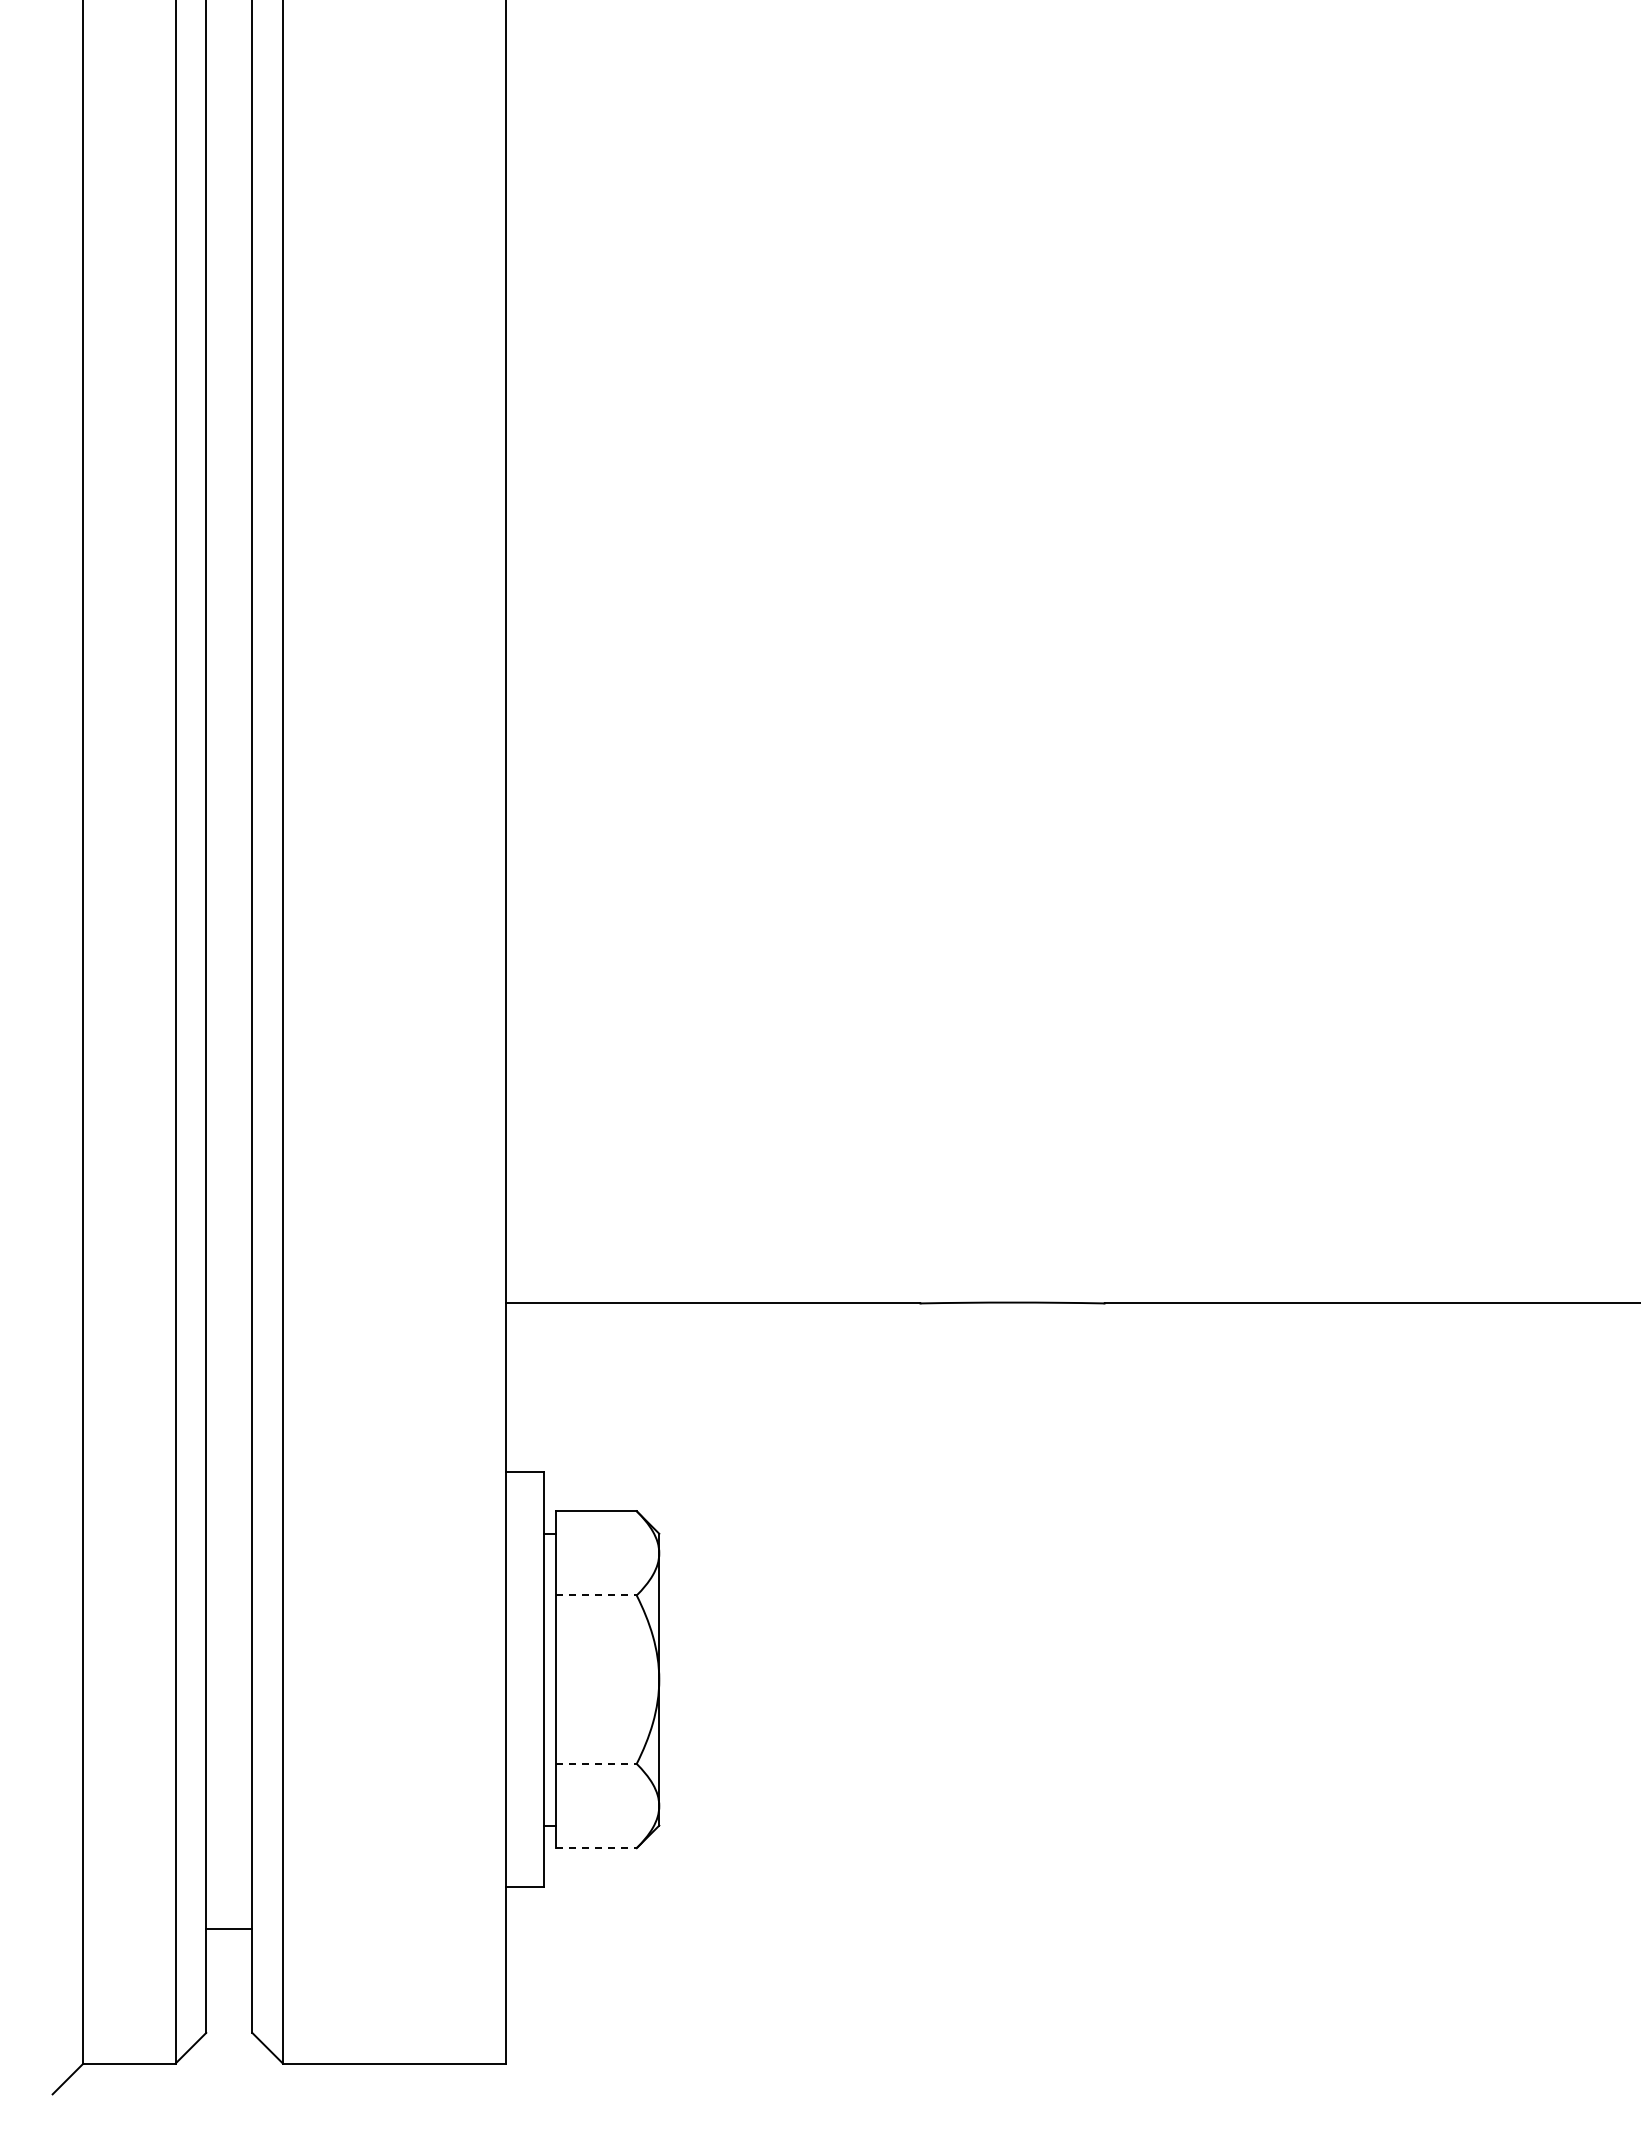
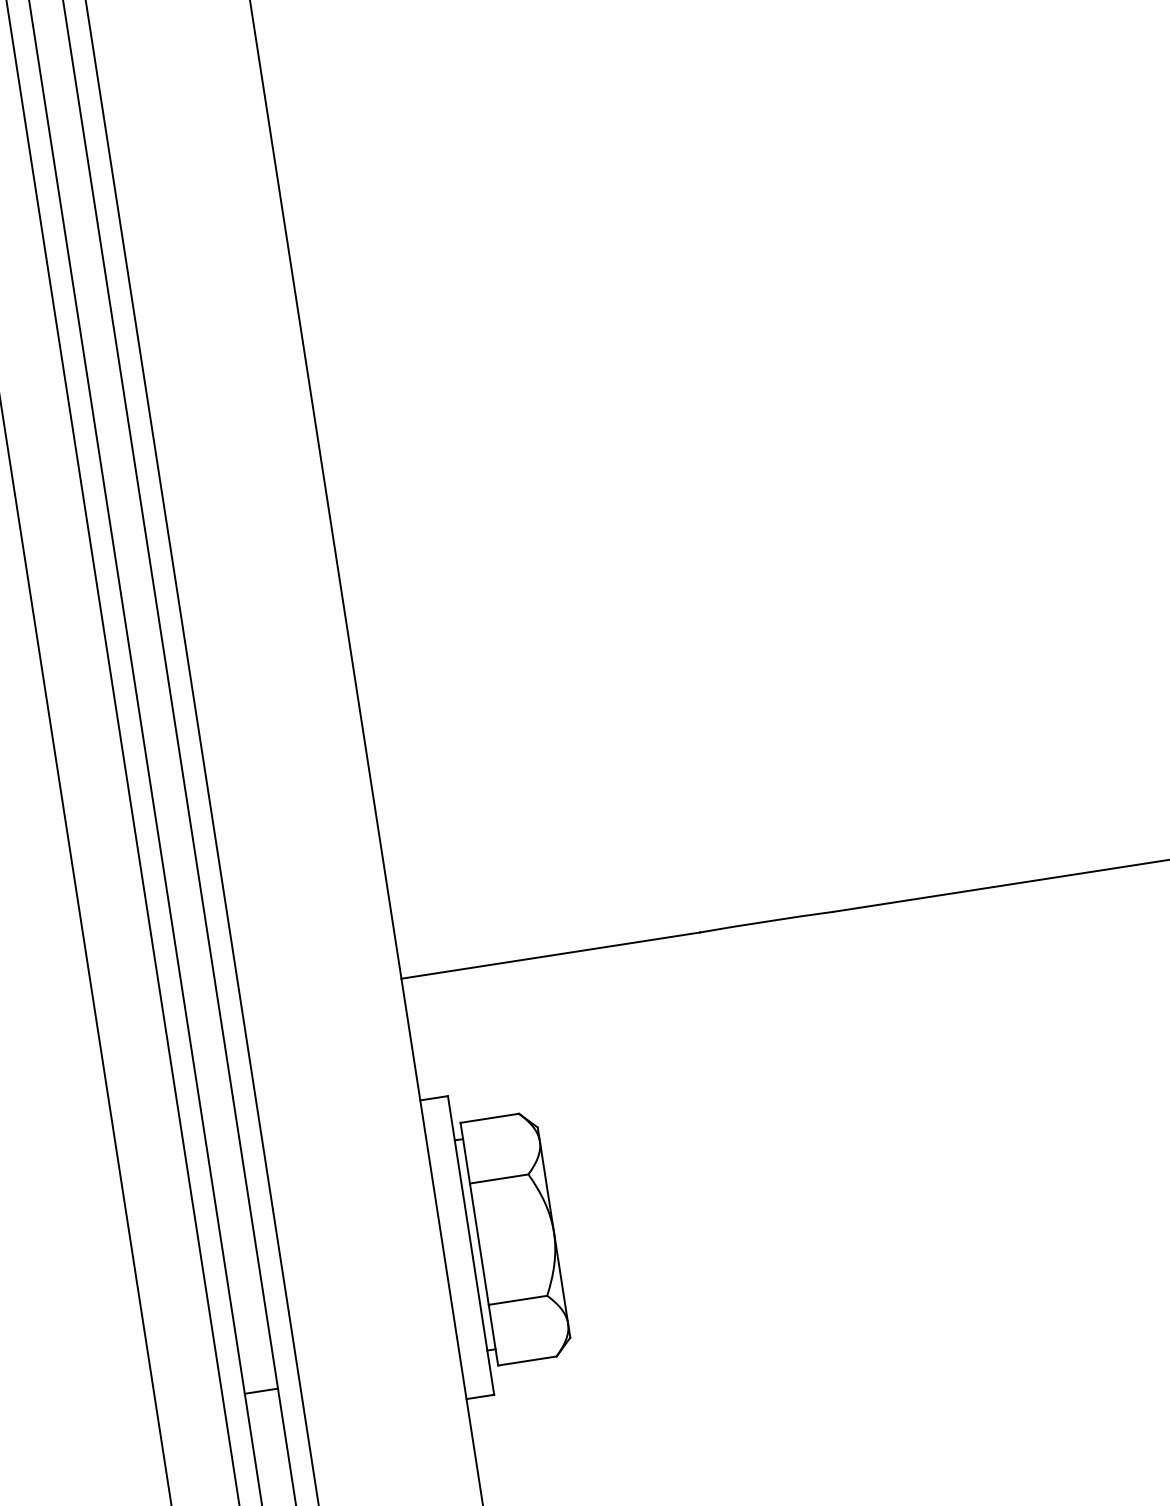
line: (596, 1595) -> (499, 1178), dashed -> solid
line: (596, 1763) -> (518, 1299), dashed -> solid
line: (596, 1848) -> (527, 1361), dashed -> solid
line: (229, 1929) -> (261, 1391), moved

